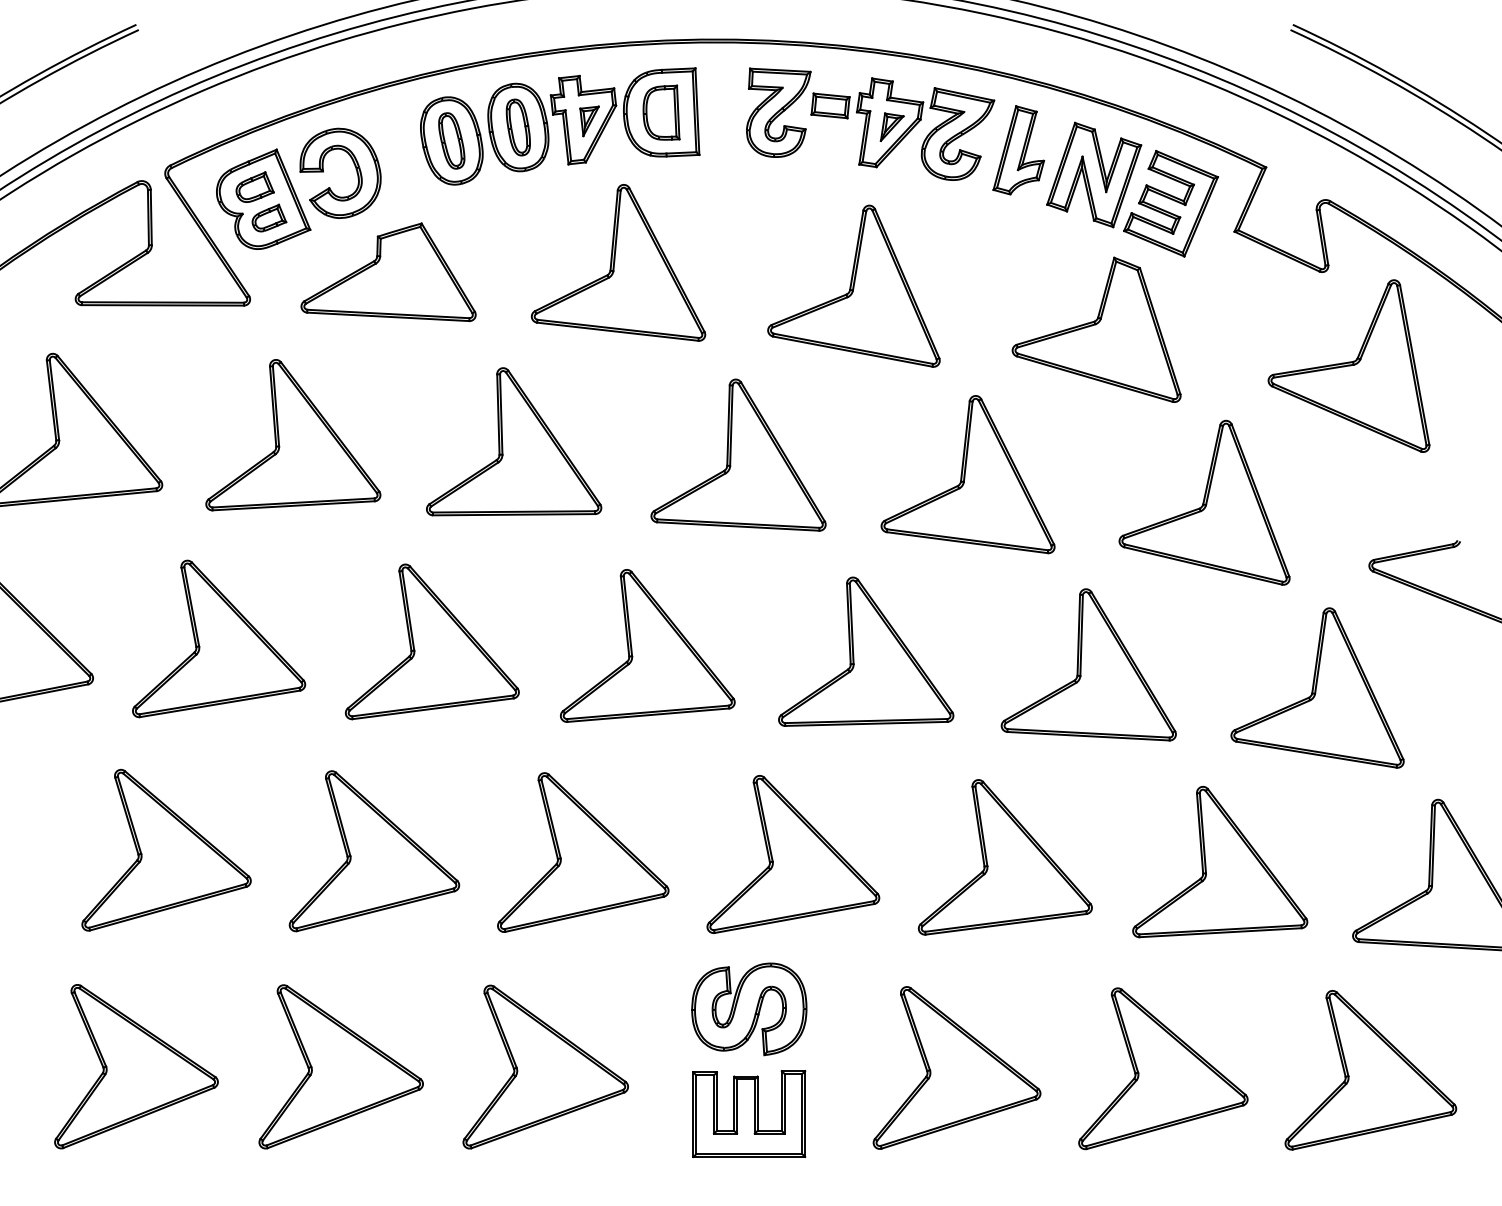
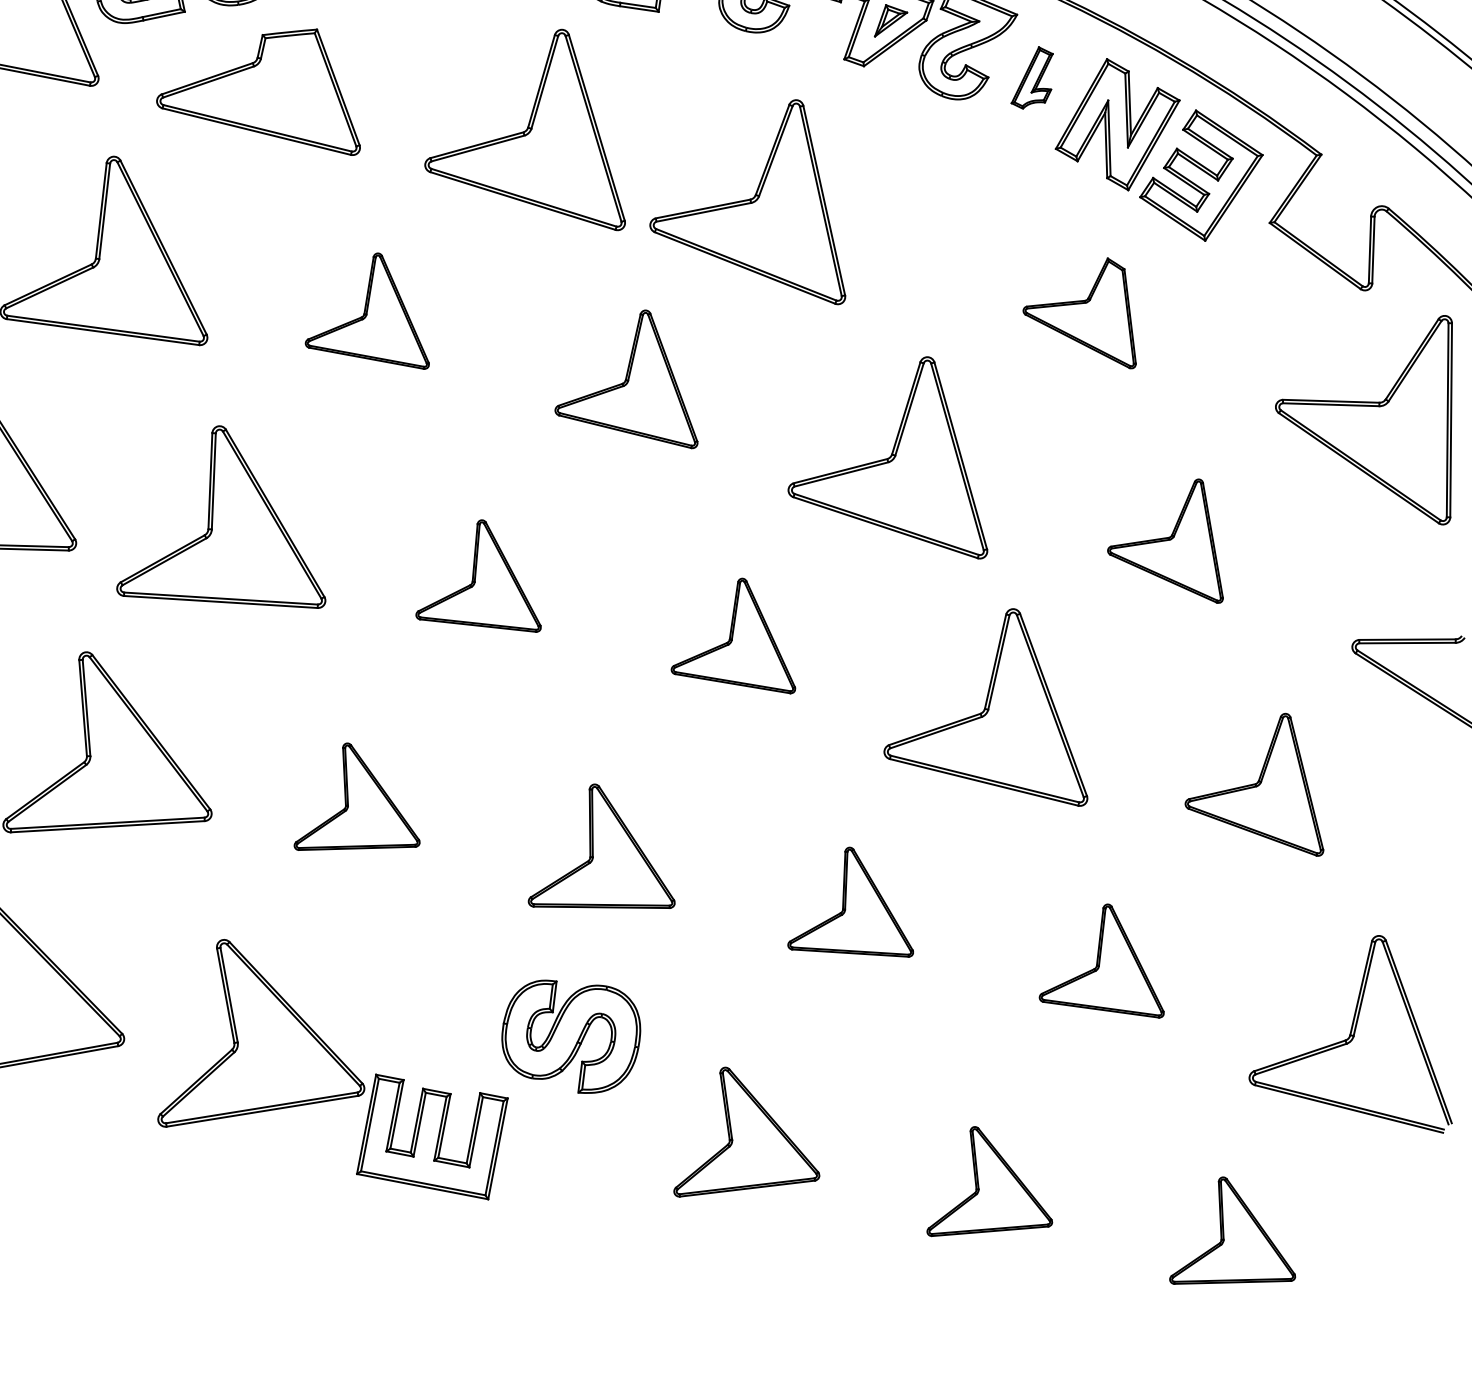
part: (1018, 150) -> (1034, 78), size x0.6
part: (853, 285) -> (760, 190), moved
part: (1096, 329) -> (1085, 306), size x0.6
part: (514, 441) -> (376, 306), size x0.6
part: (738, 454) -> (636, 372), size x0.7
part: (1204, 502) -> (1173, 534), size x0.6
part: (647, 645) -> (486, 576), size x0.6
part: (866, 651) -> (742, 632), size x0.6
part: (1317, 687) -> (1264, 776), size x0.7
part: (583, 852) -> (364, 804), size x0.6
part: (793, 854) -> (611, 854), size x0.7
part: (1004, 857) -> (858, 905), size x0.6
part: (1220, 861) -> (1110, 959), size x0.6
part: (749, 1009) -> (571, 1035), moved
part: (956, 1067) -> (754, 1141), size x0.7
part: (1163, 1068) -> (997, 1189), size x0.6
part: (1370, 1070) -> (1239, 1238), size x0.6
part: (749, 1114) -> (432, 1136), moved

